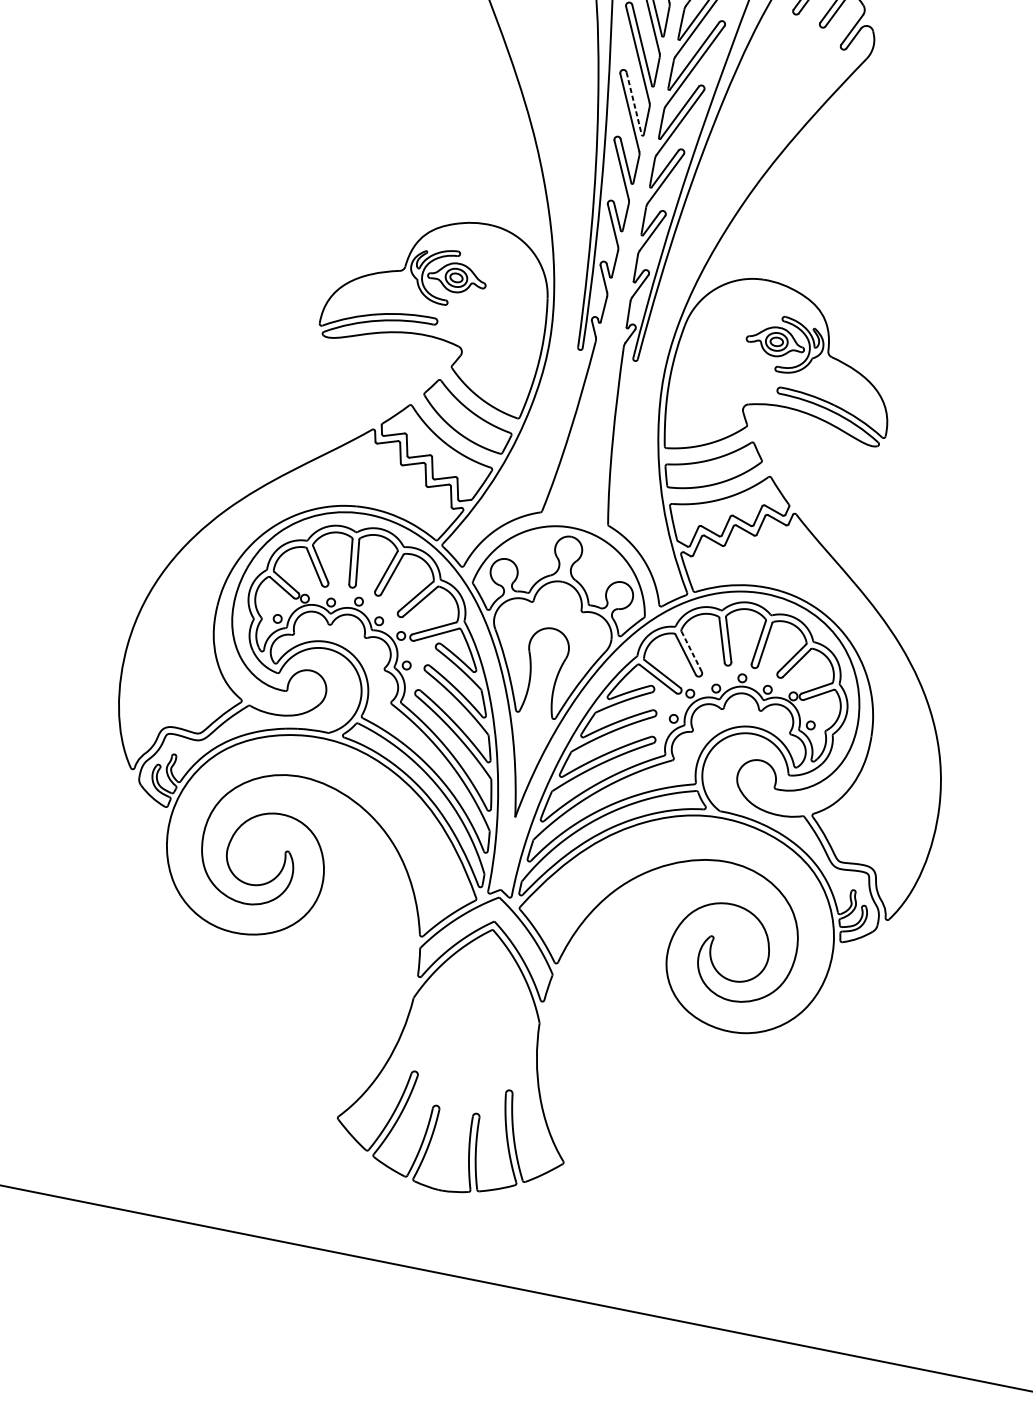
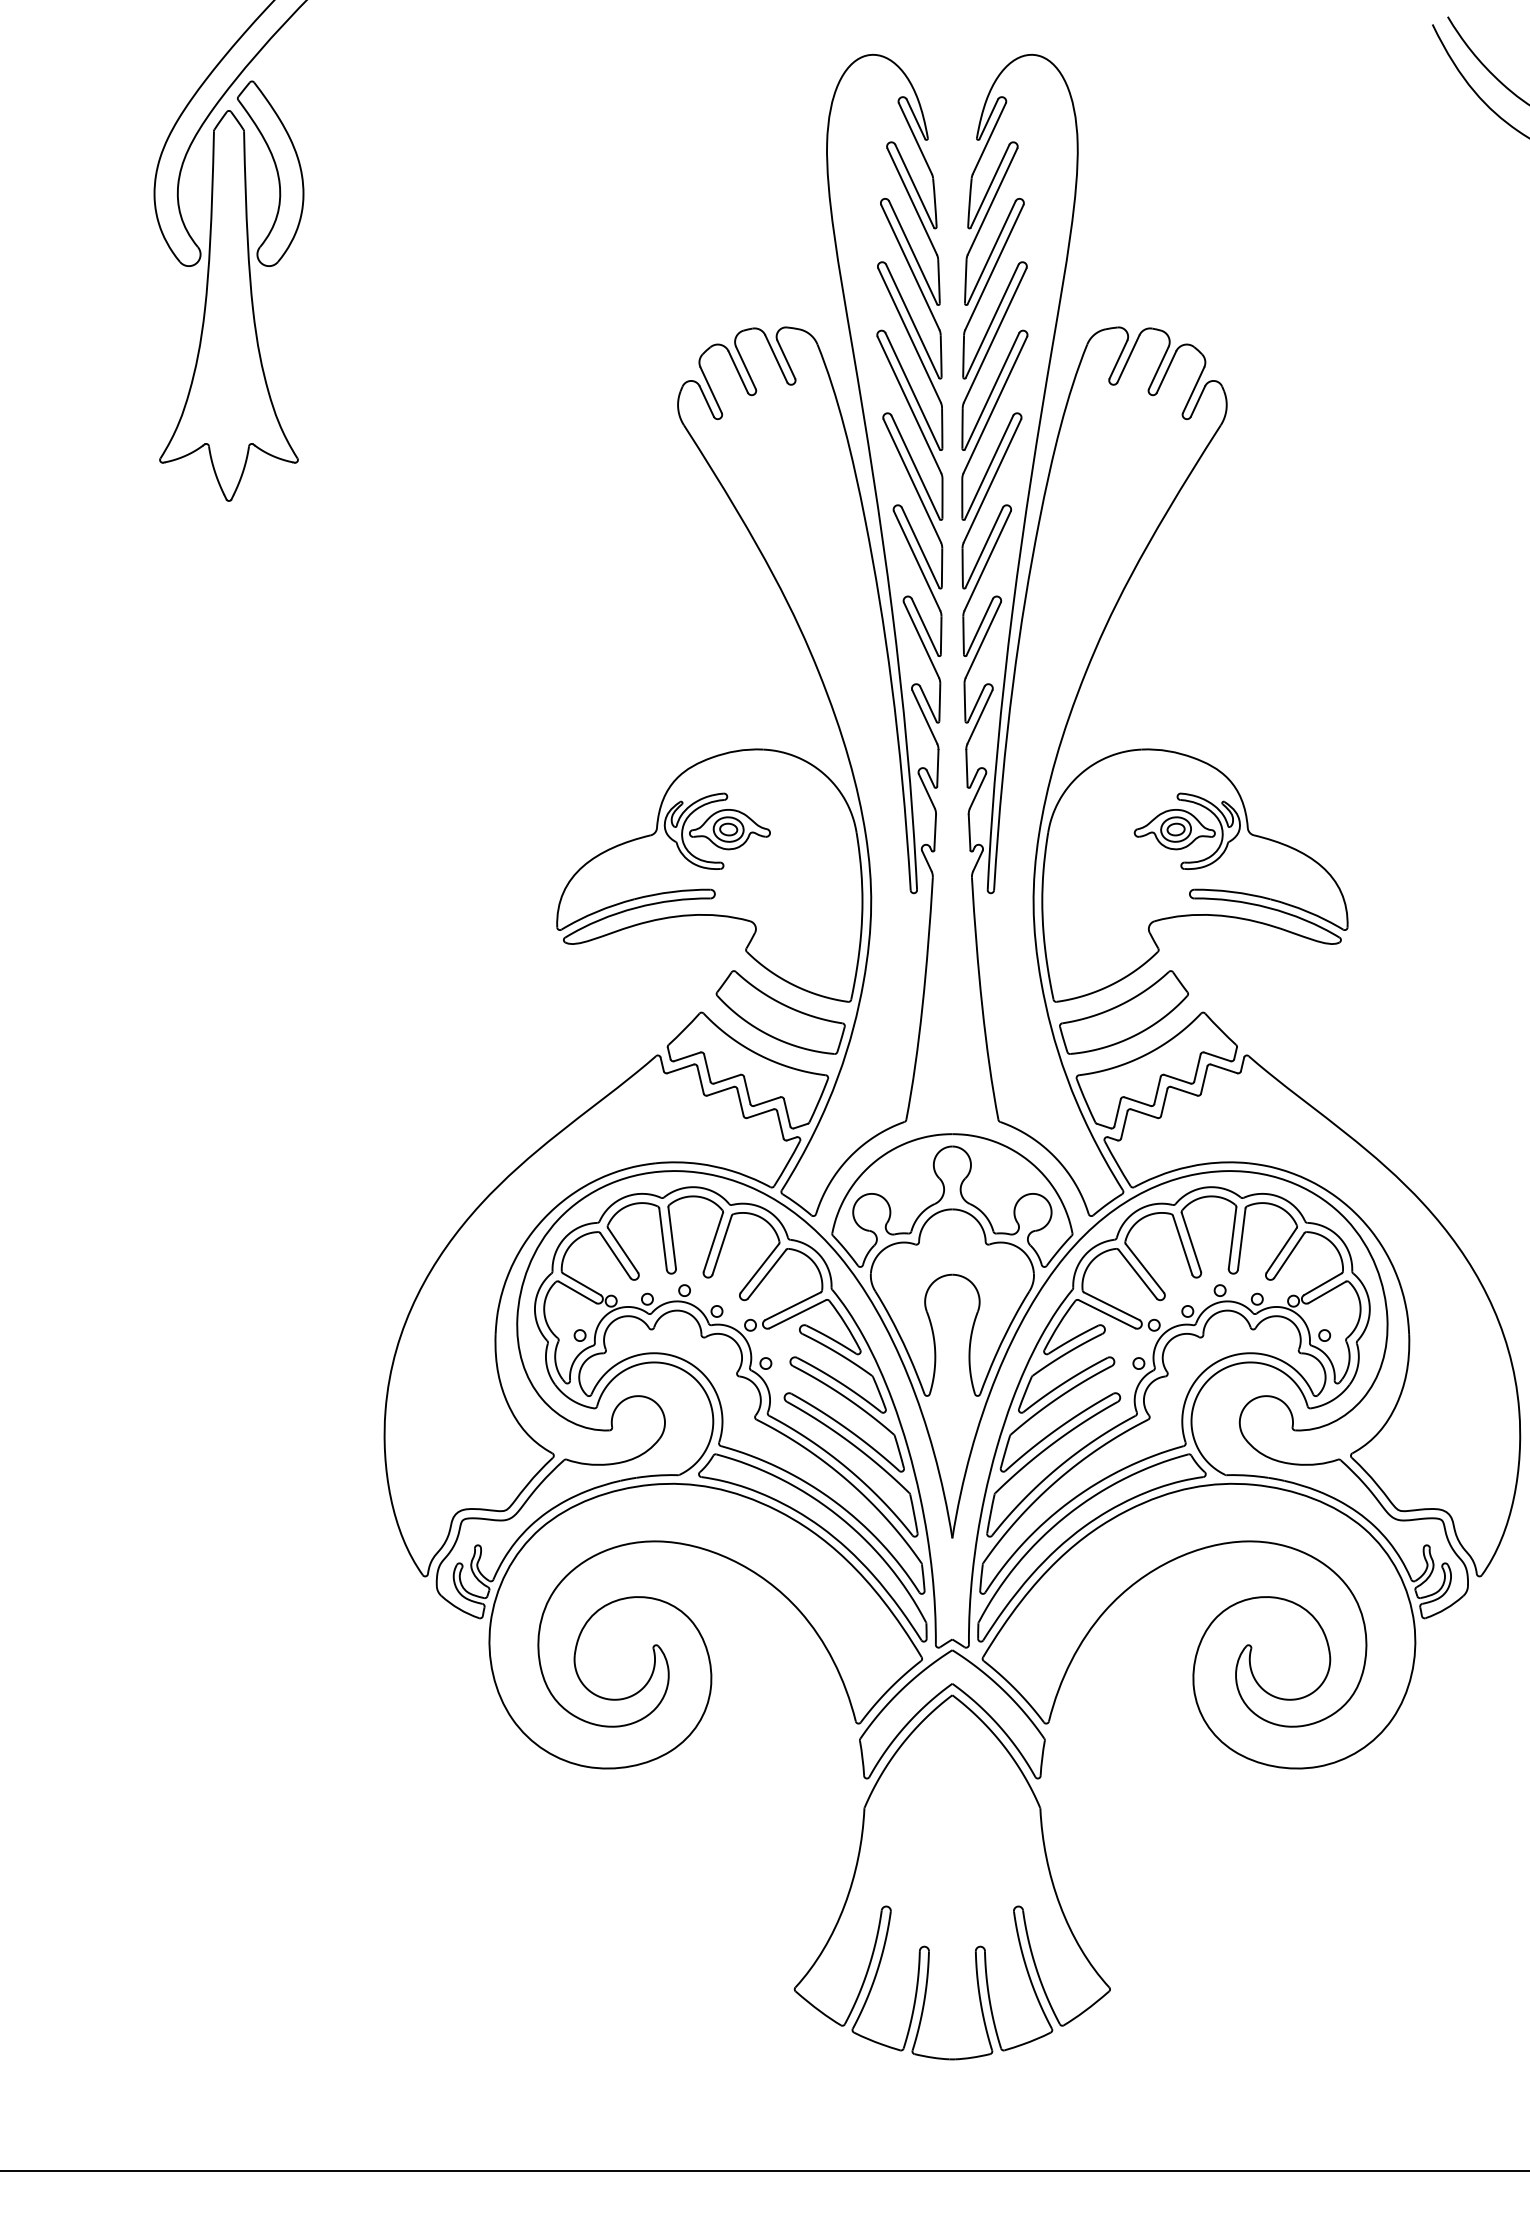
line: (634, 104) -> (920, 548), dashed -> solid
line: (691, 651) -> (1144, 1268), dashed -> solid

